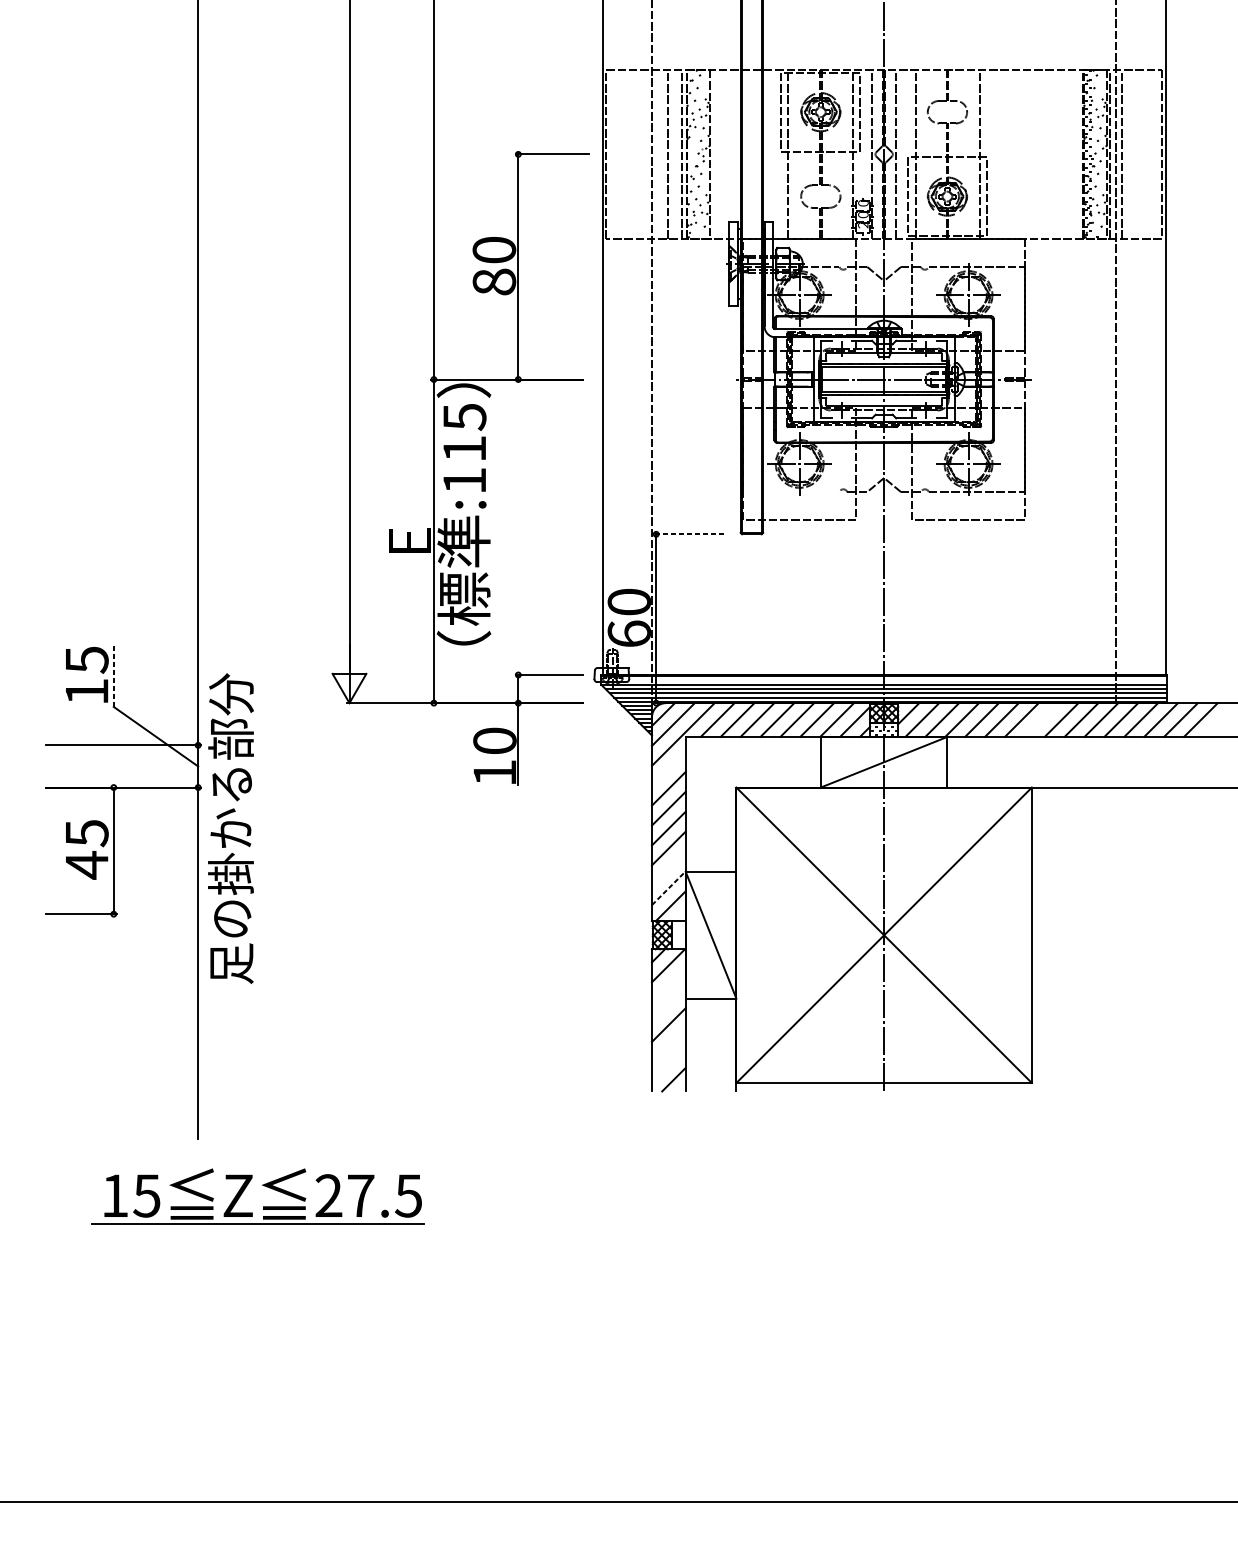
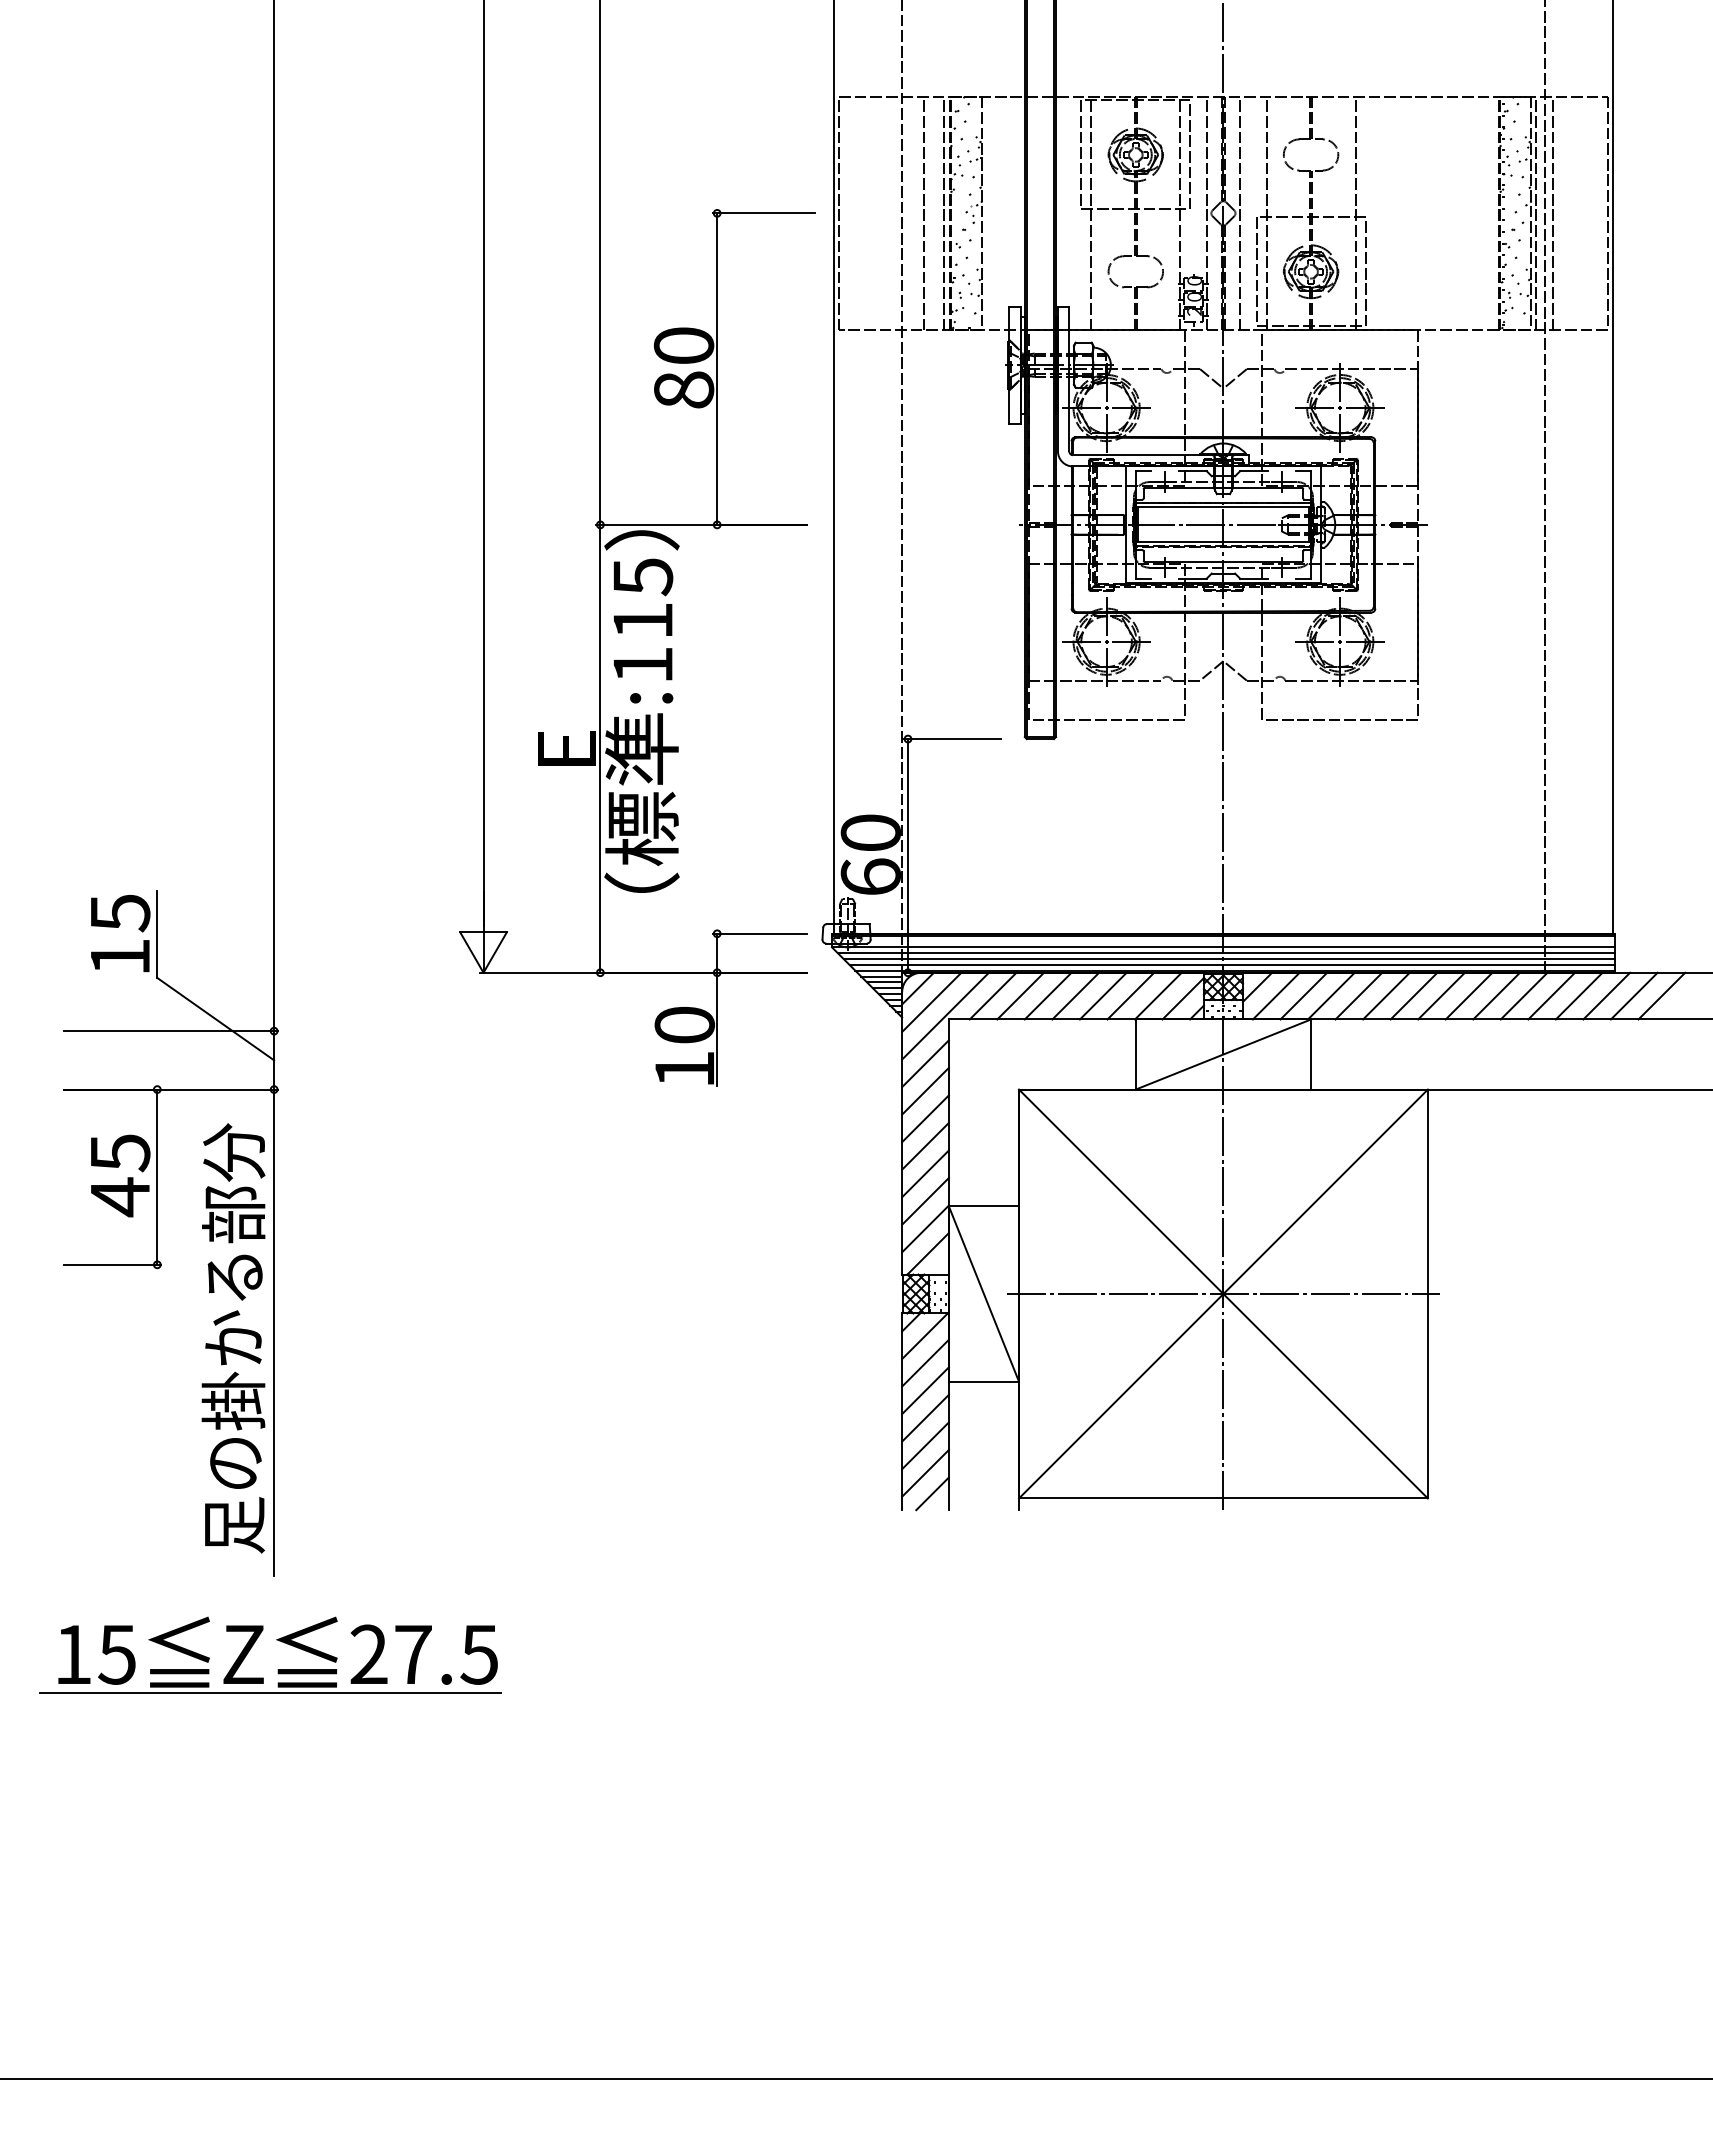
line: (790, 491) -> (1094, 680), added
line: (688, 534) -> (952, 739), dashed -> solid
line: (113, 675) -> (157, 934), dashed -> solid
line: (1041, 719) -> (1441, 995), added
line: (668, 768) -> (925, 1063), added
text: (230, 828) -> (233, 1338), moved
line: (668, 868) -> (925, 1201), added
line: (668, 887) -> (925, 1228), dashed -> solid
line: (884, 935) -> (1223, 1294), added
line: (668, 984) -> (925, 1362), added
line: (668, 1005) -> (925, 1390), added
line: (668, 1044) -> (925, 1445), added
line: (668, 1064) -> (925, 1472), added
part: (262, 1185) -> (276, 1640), moved

